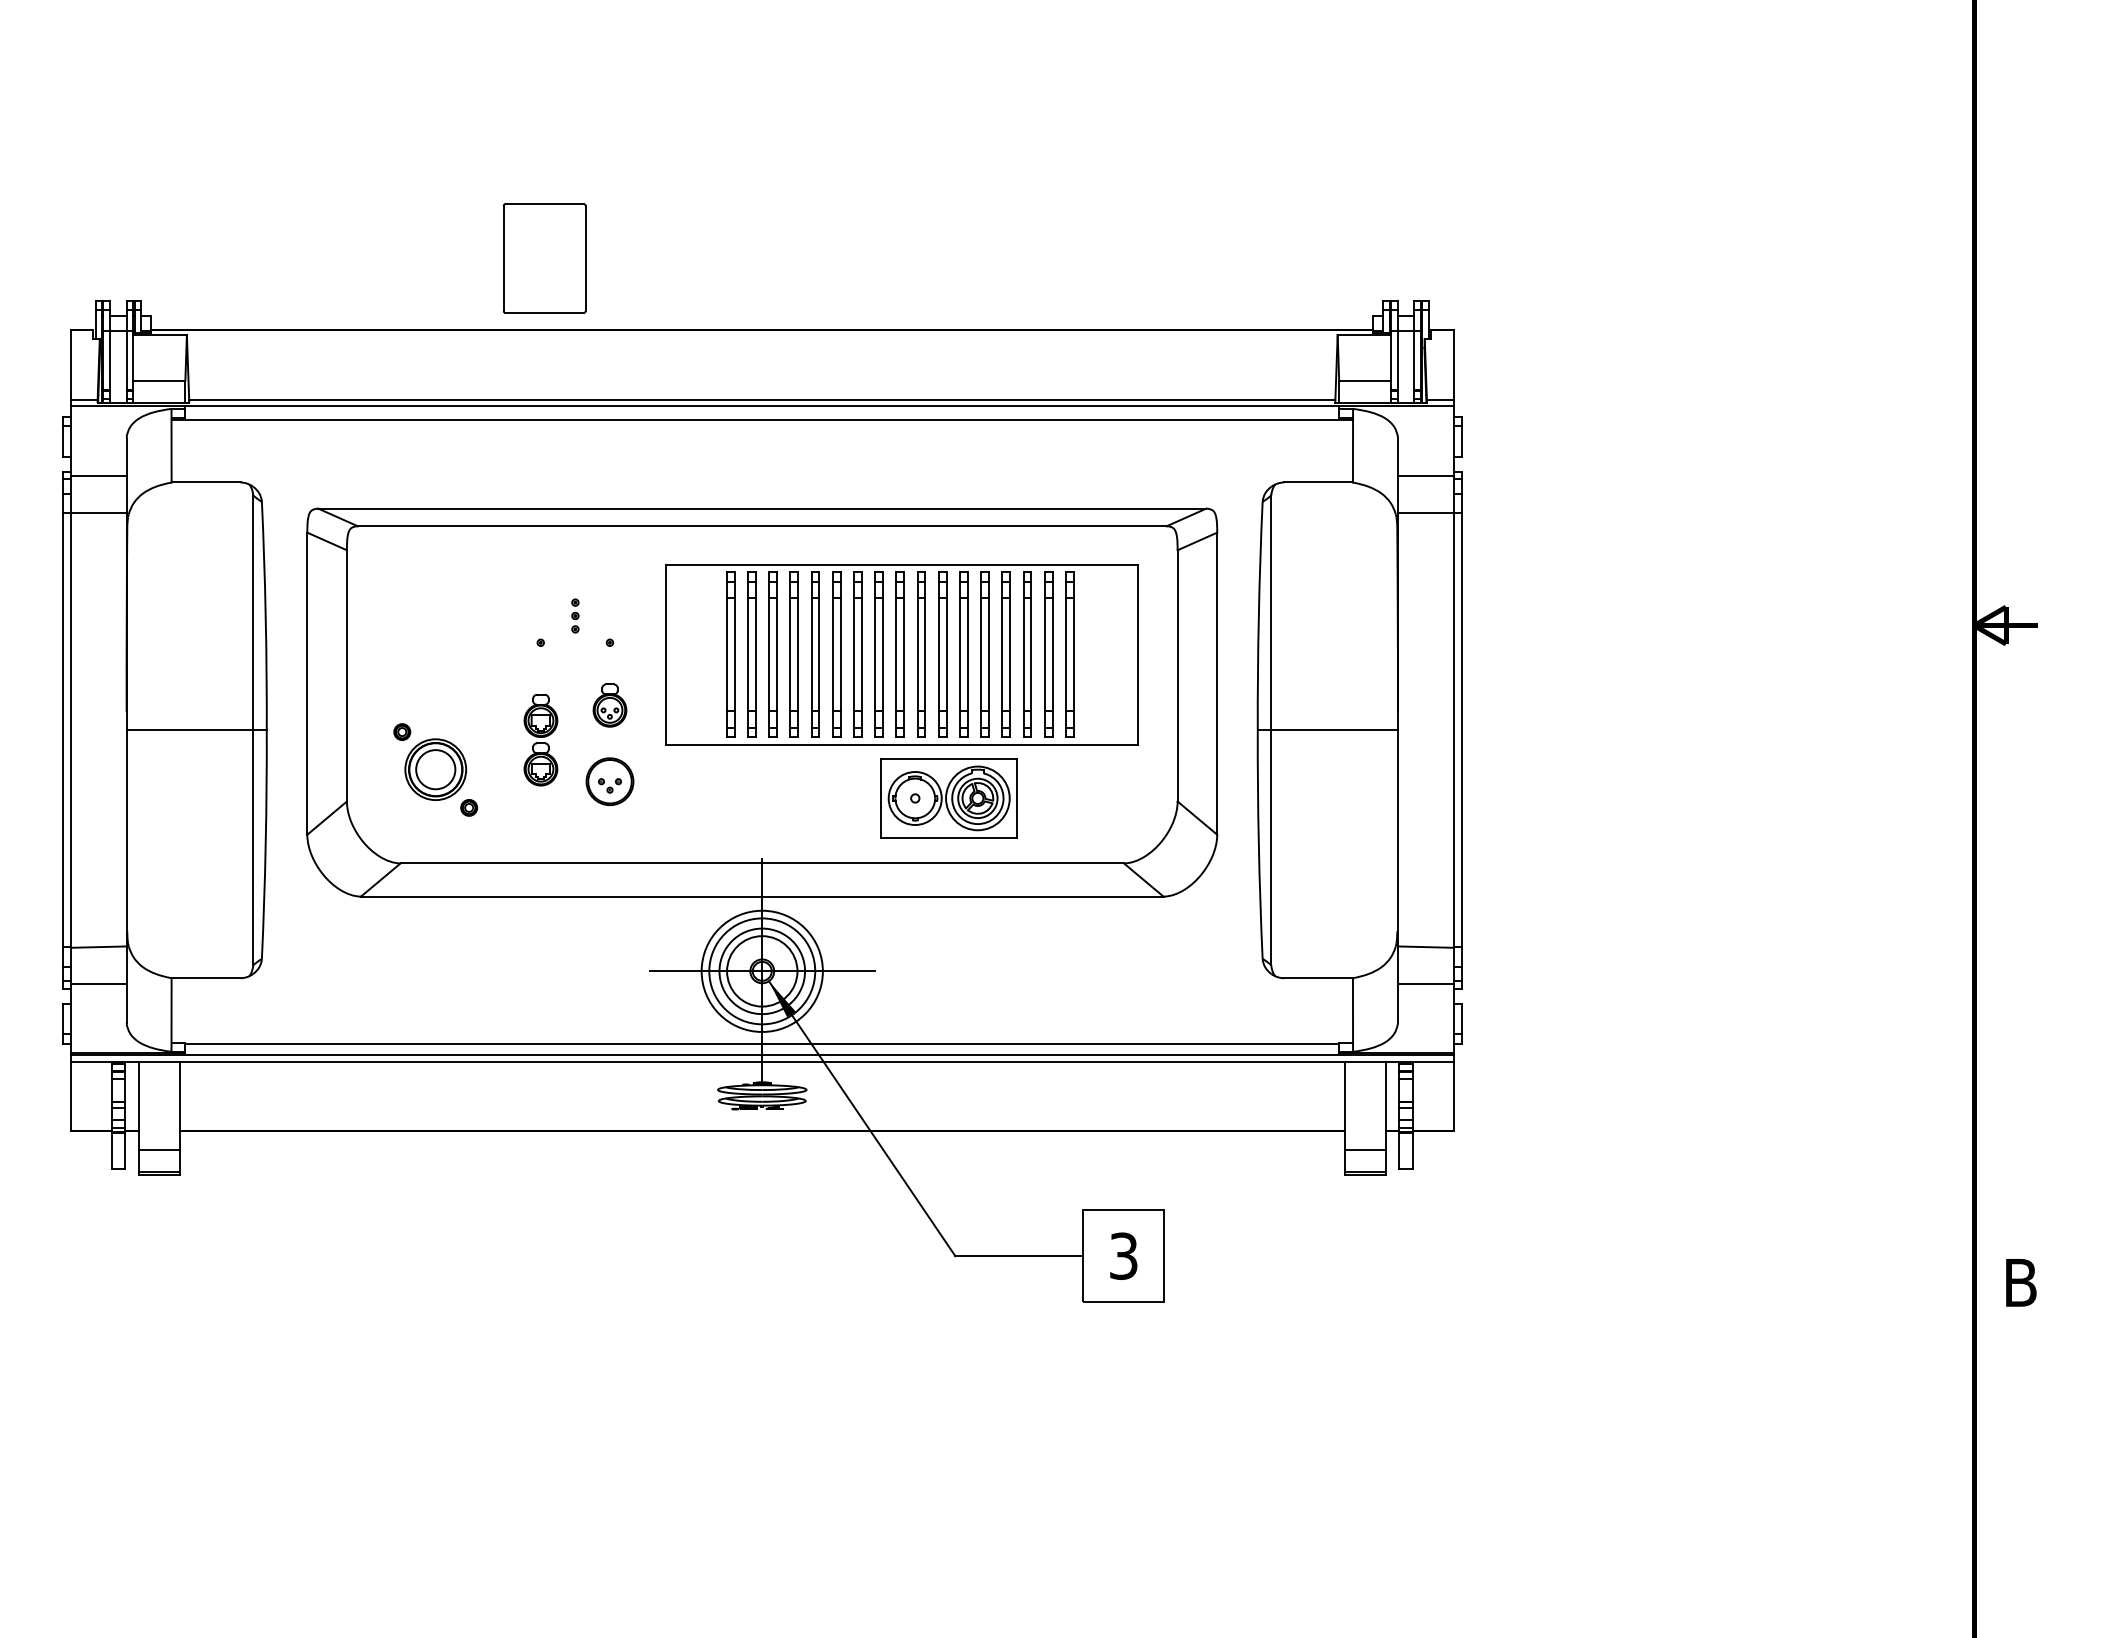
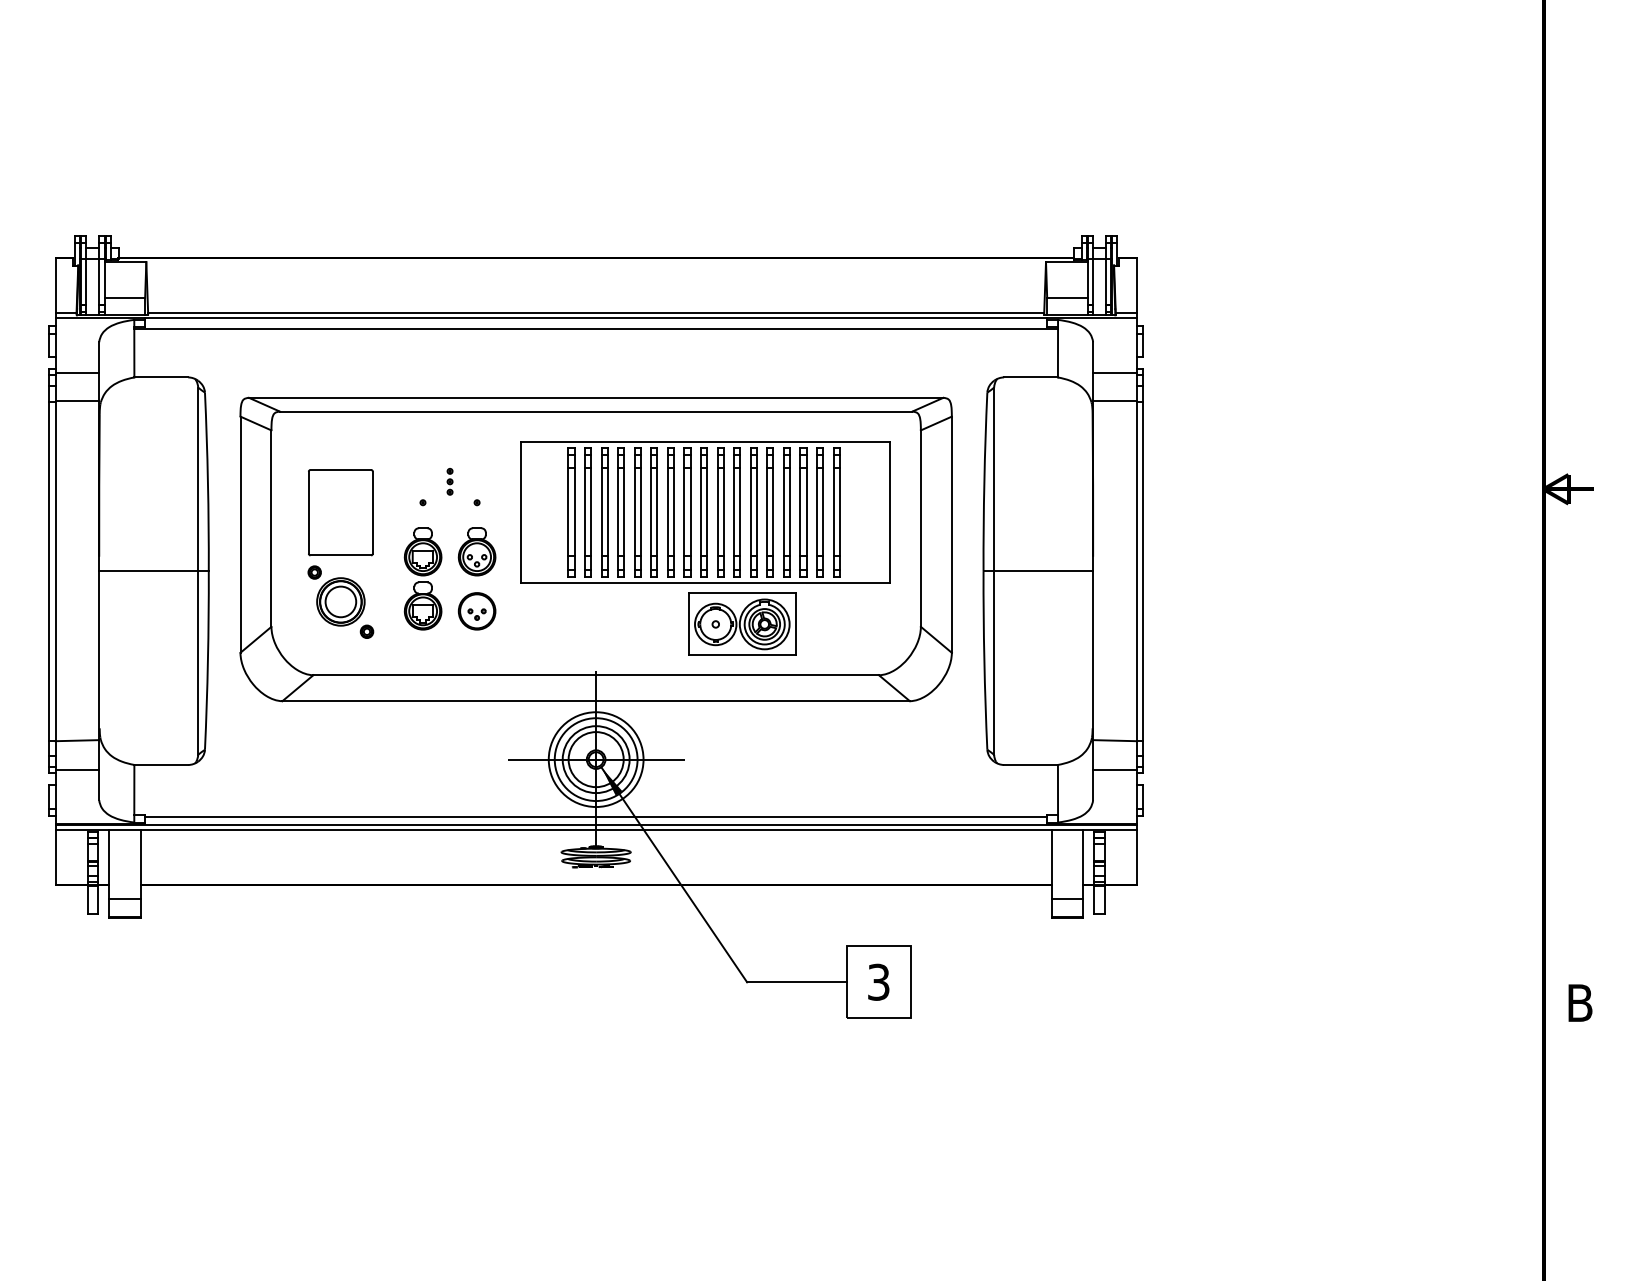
part: (544, 258) -> (340, 512), moved
part: (609, 705) -> (476, 551), size x1.43
part: (540, 739) -> (422, 578), size x1.43

